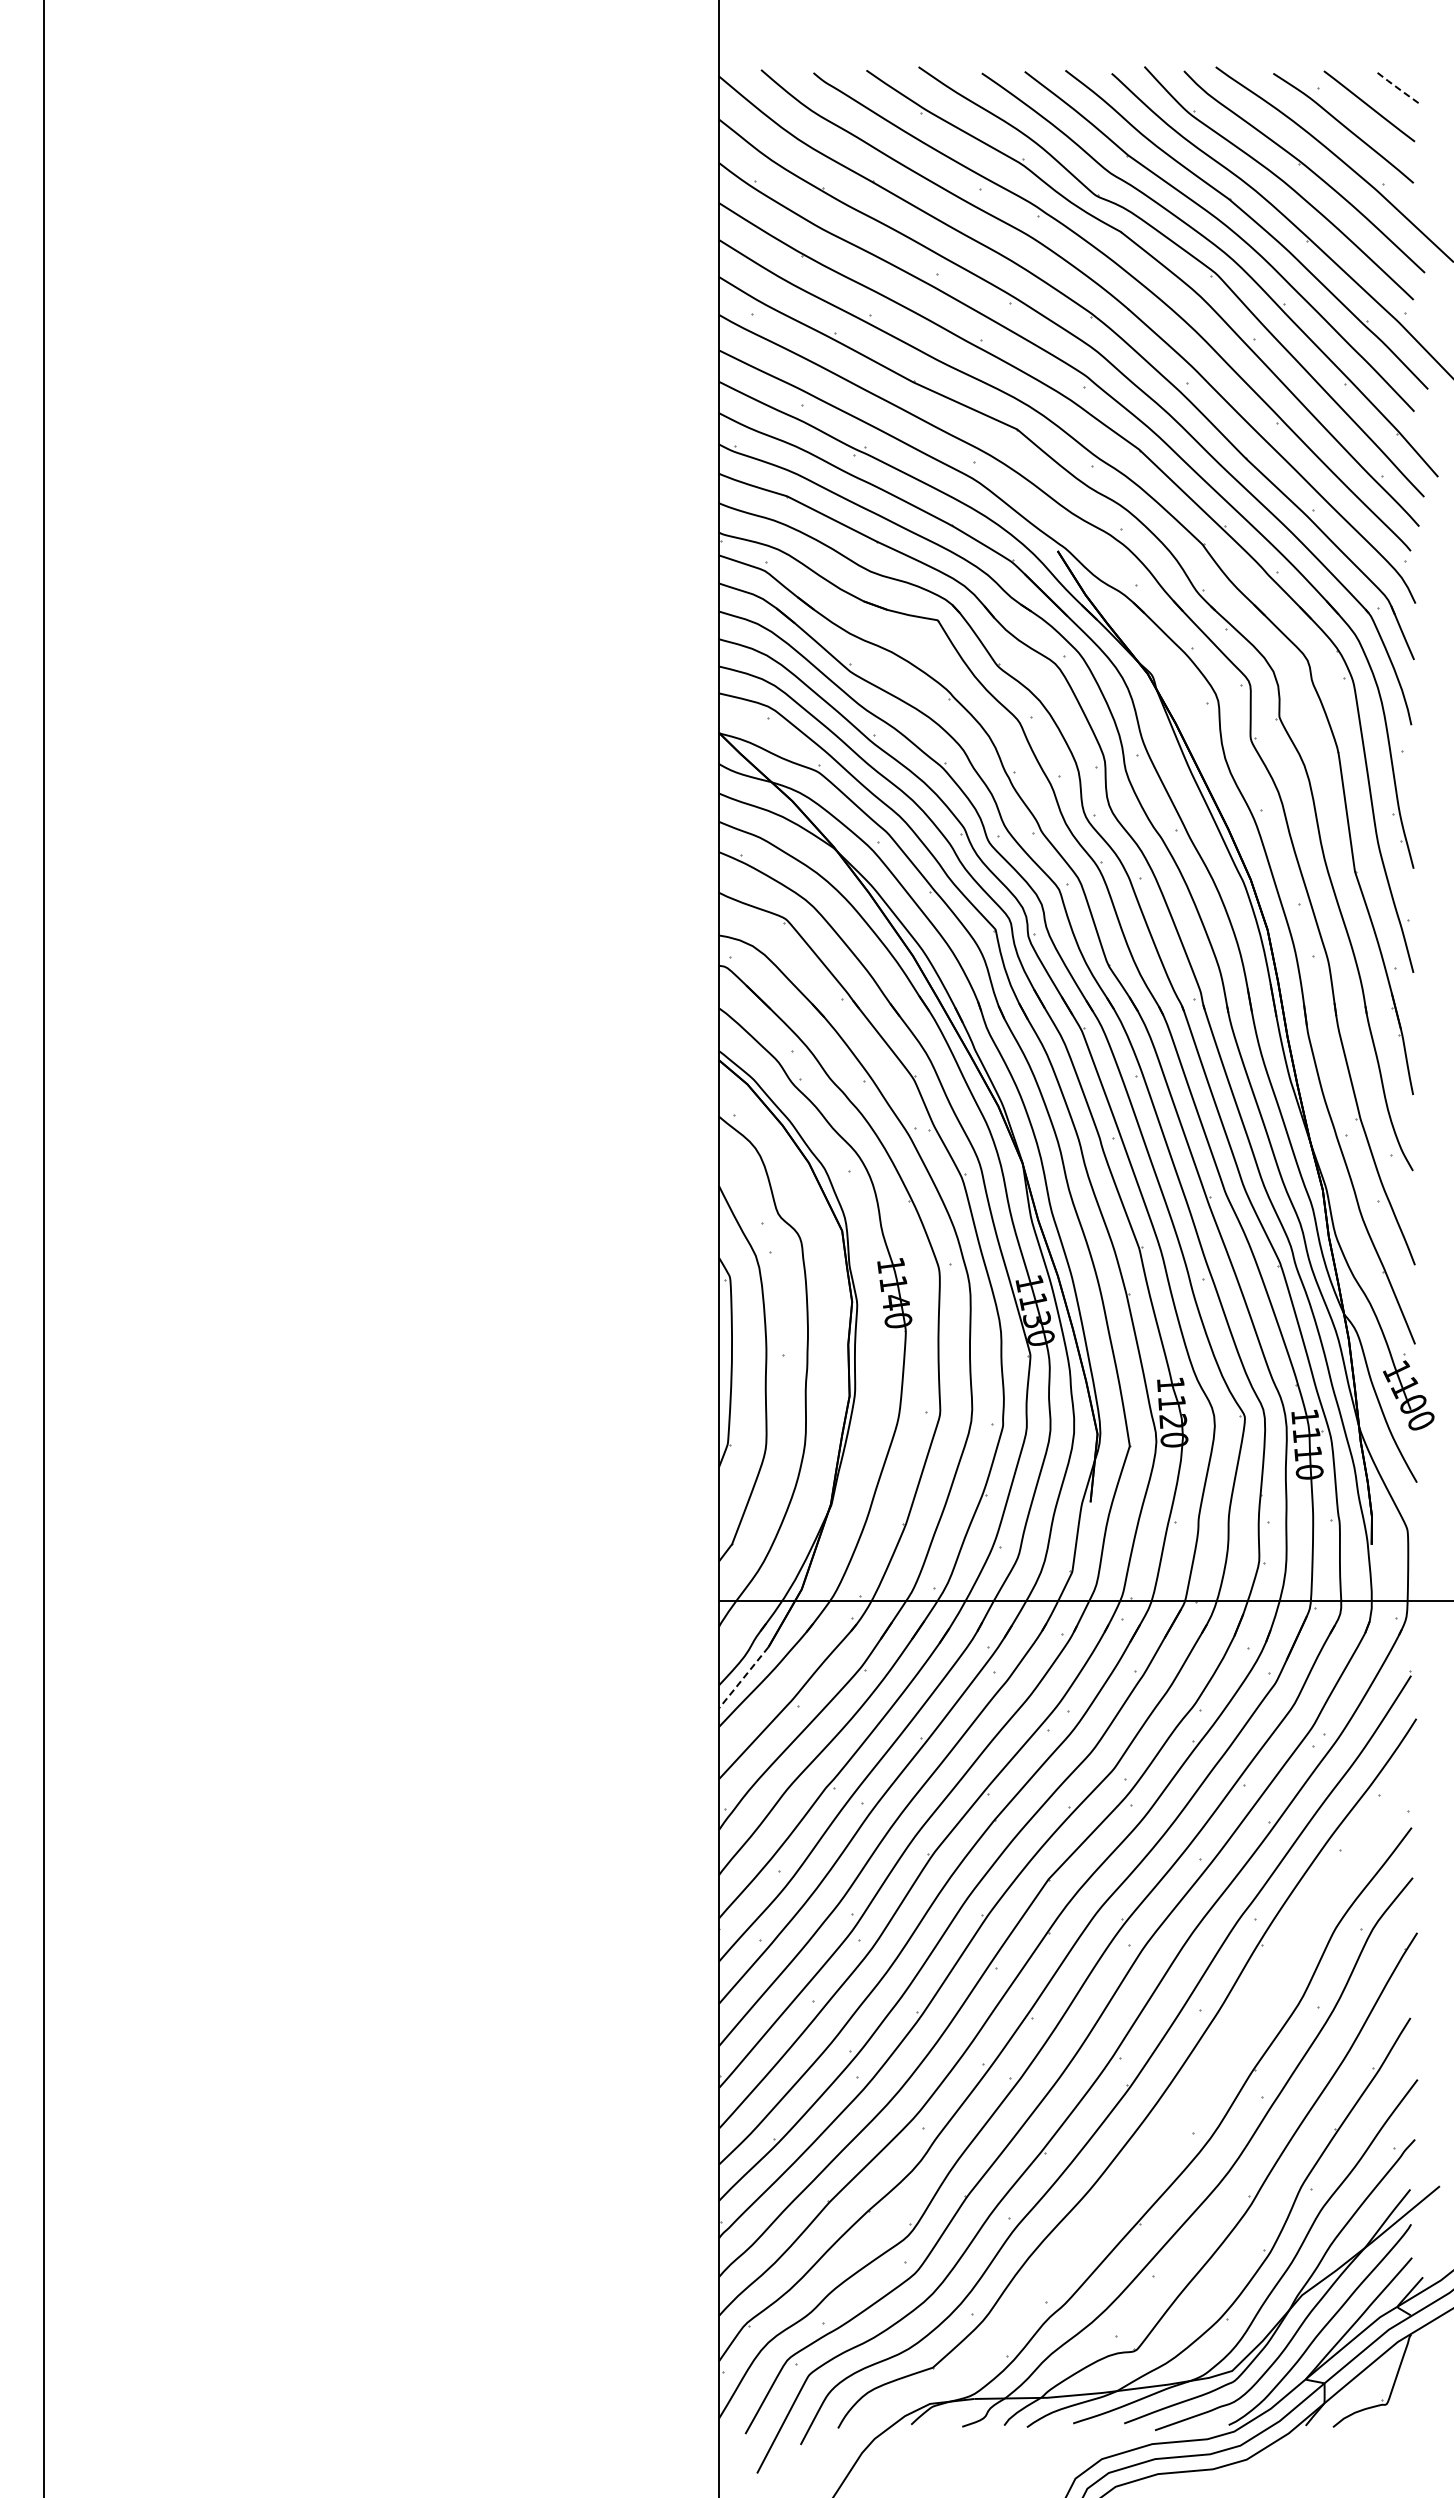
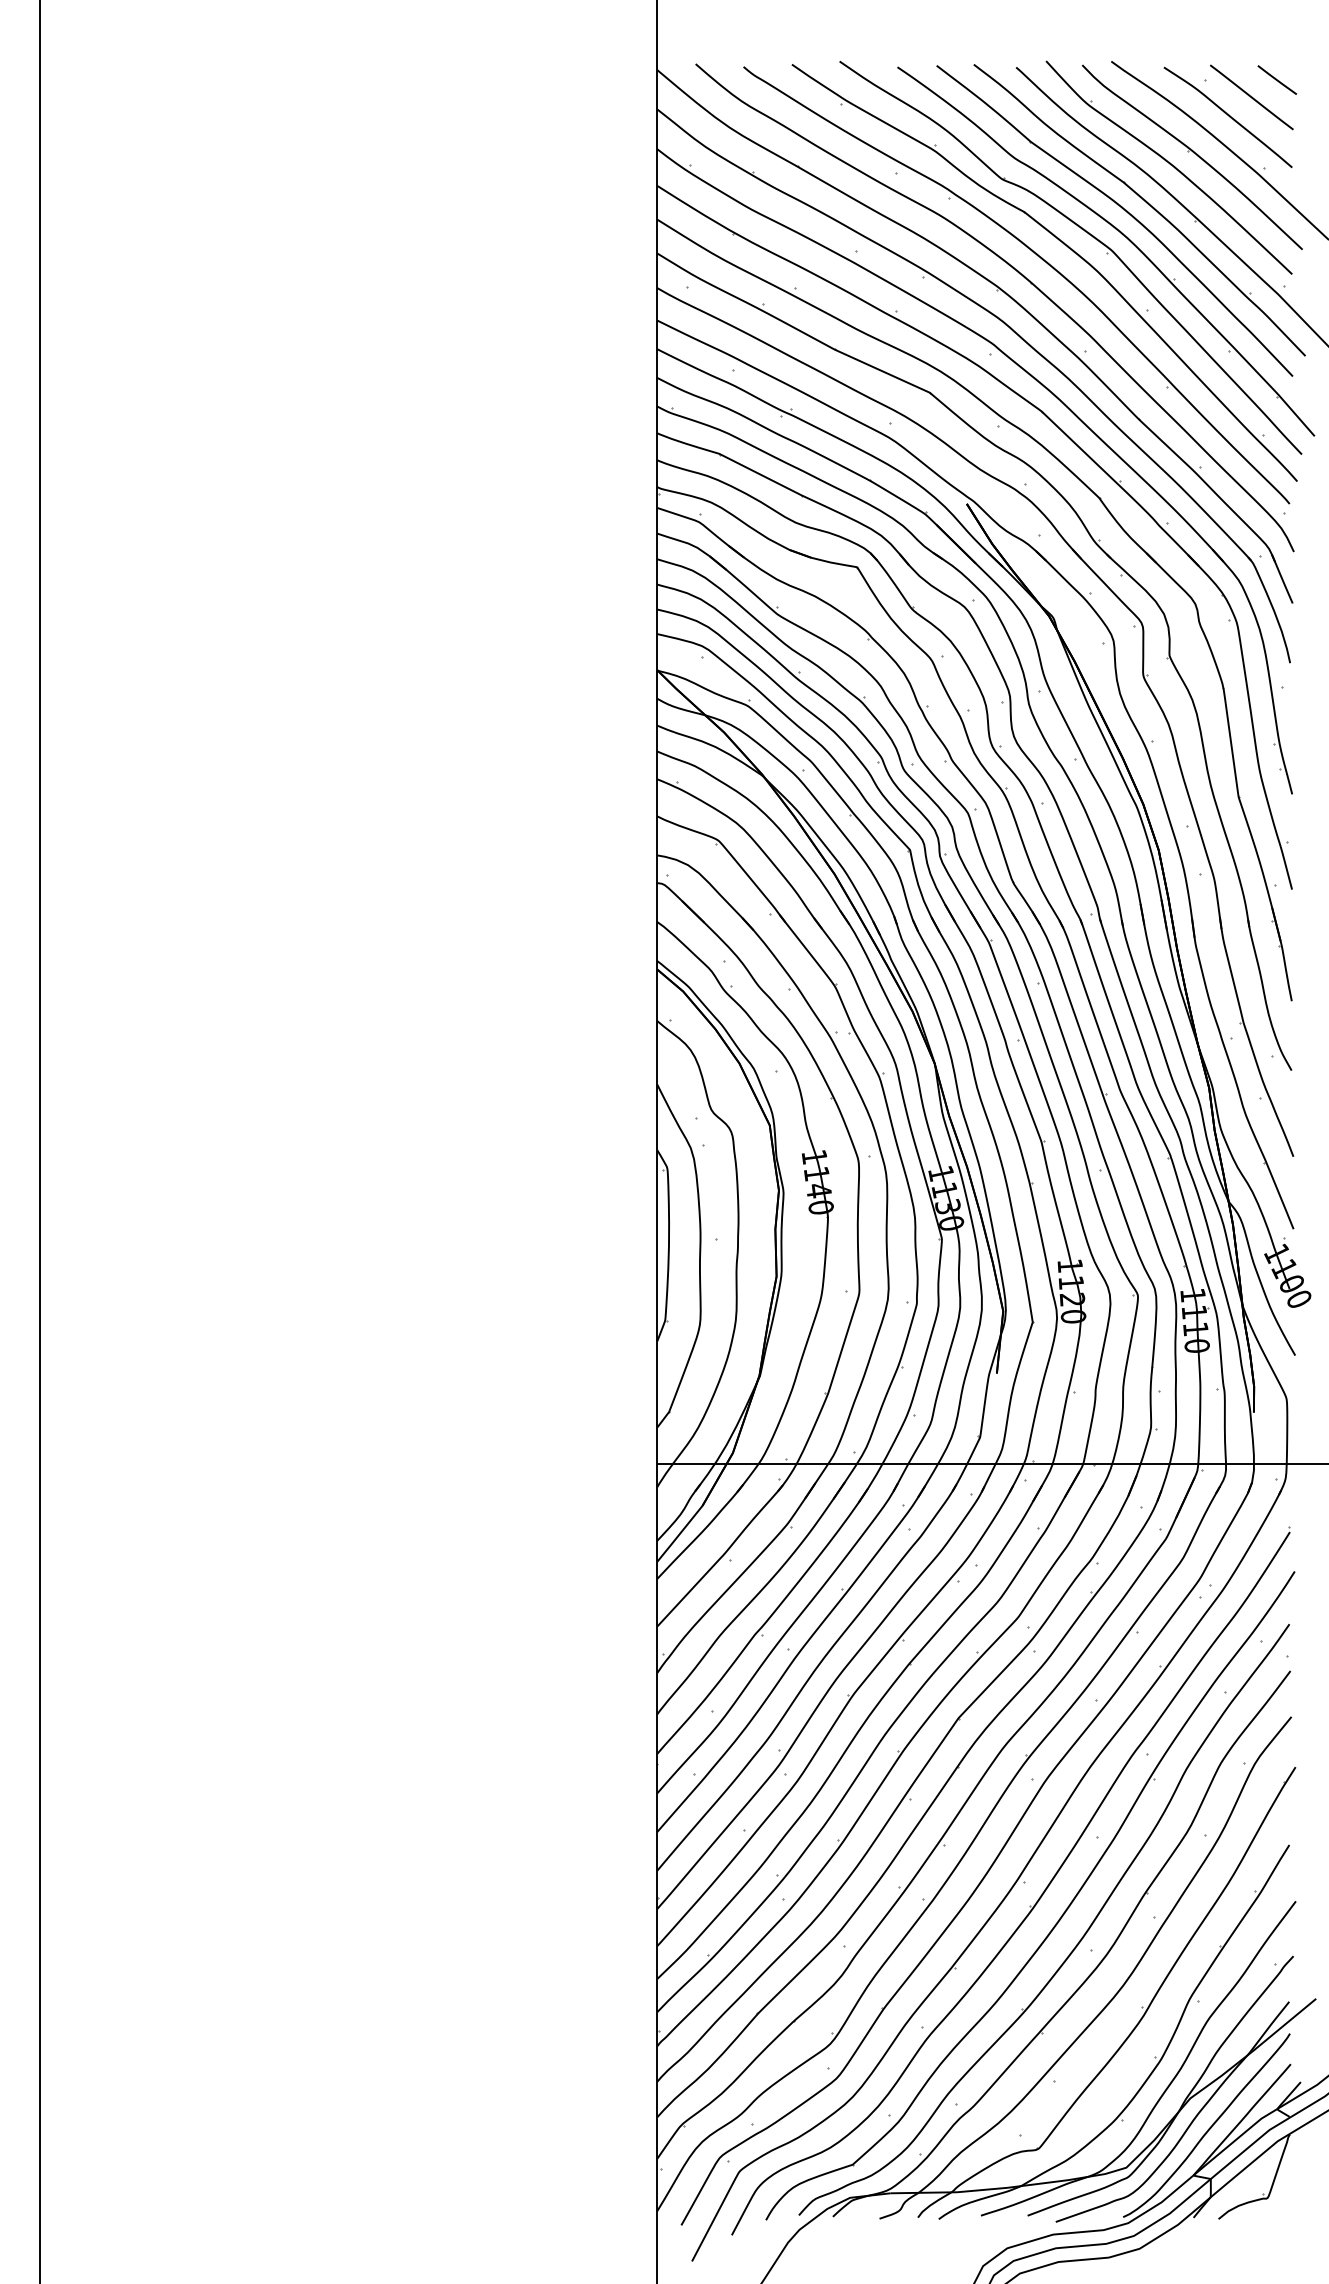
line: (1396, 87) -> (1276, 80), dashed -> solid
line: (743, 1678) -> (679, 1534), dashed -> solid
part: (1178, 2125) -> (1077, 1943), added

